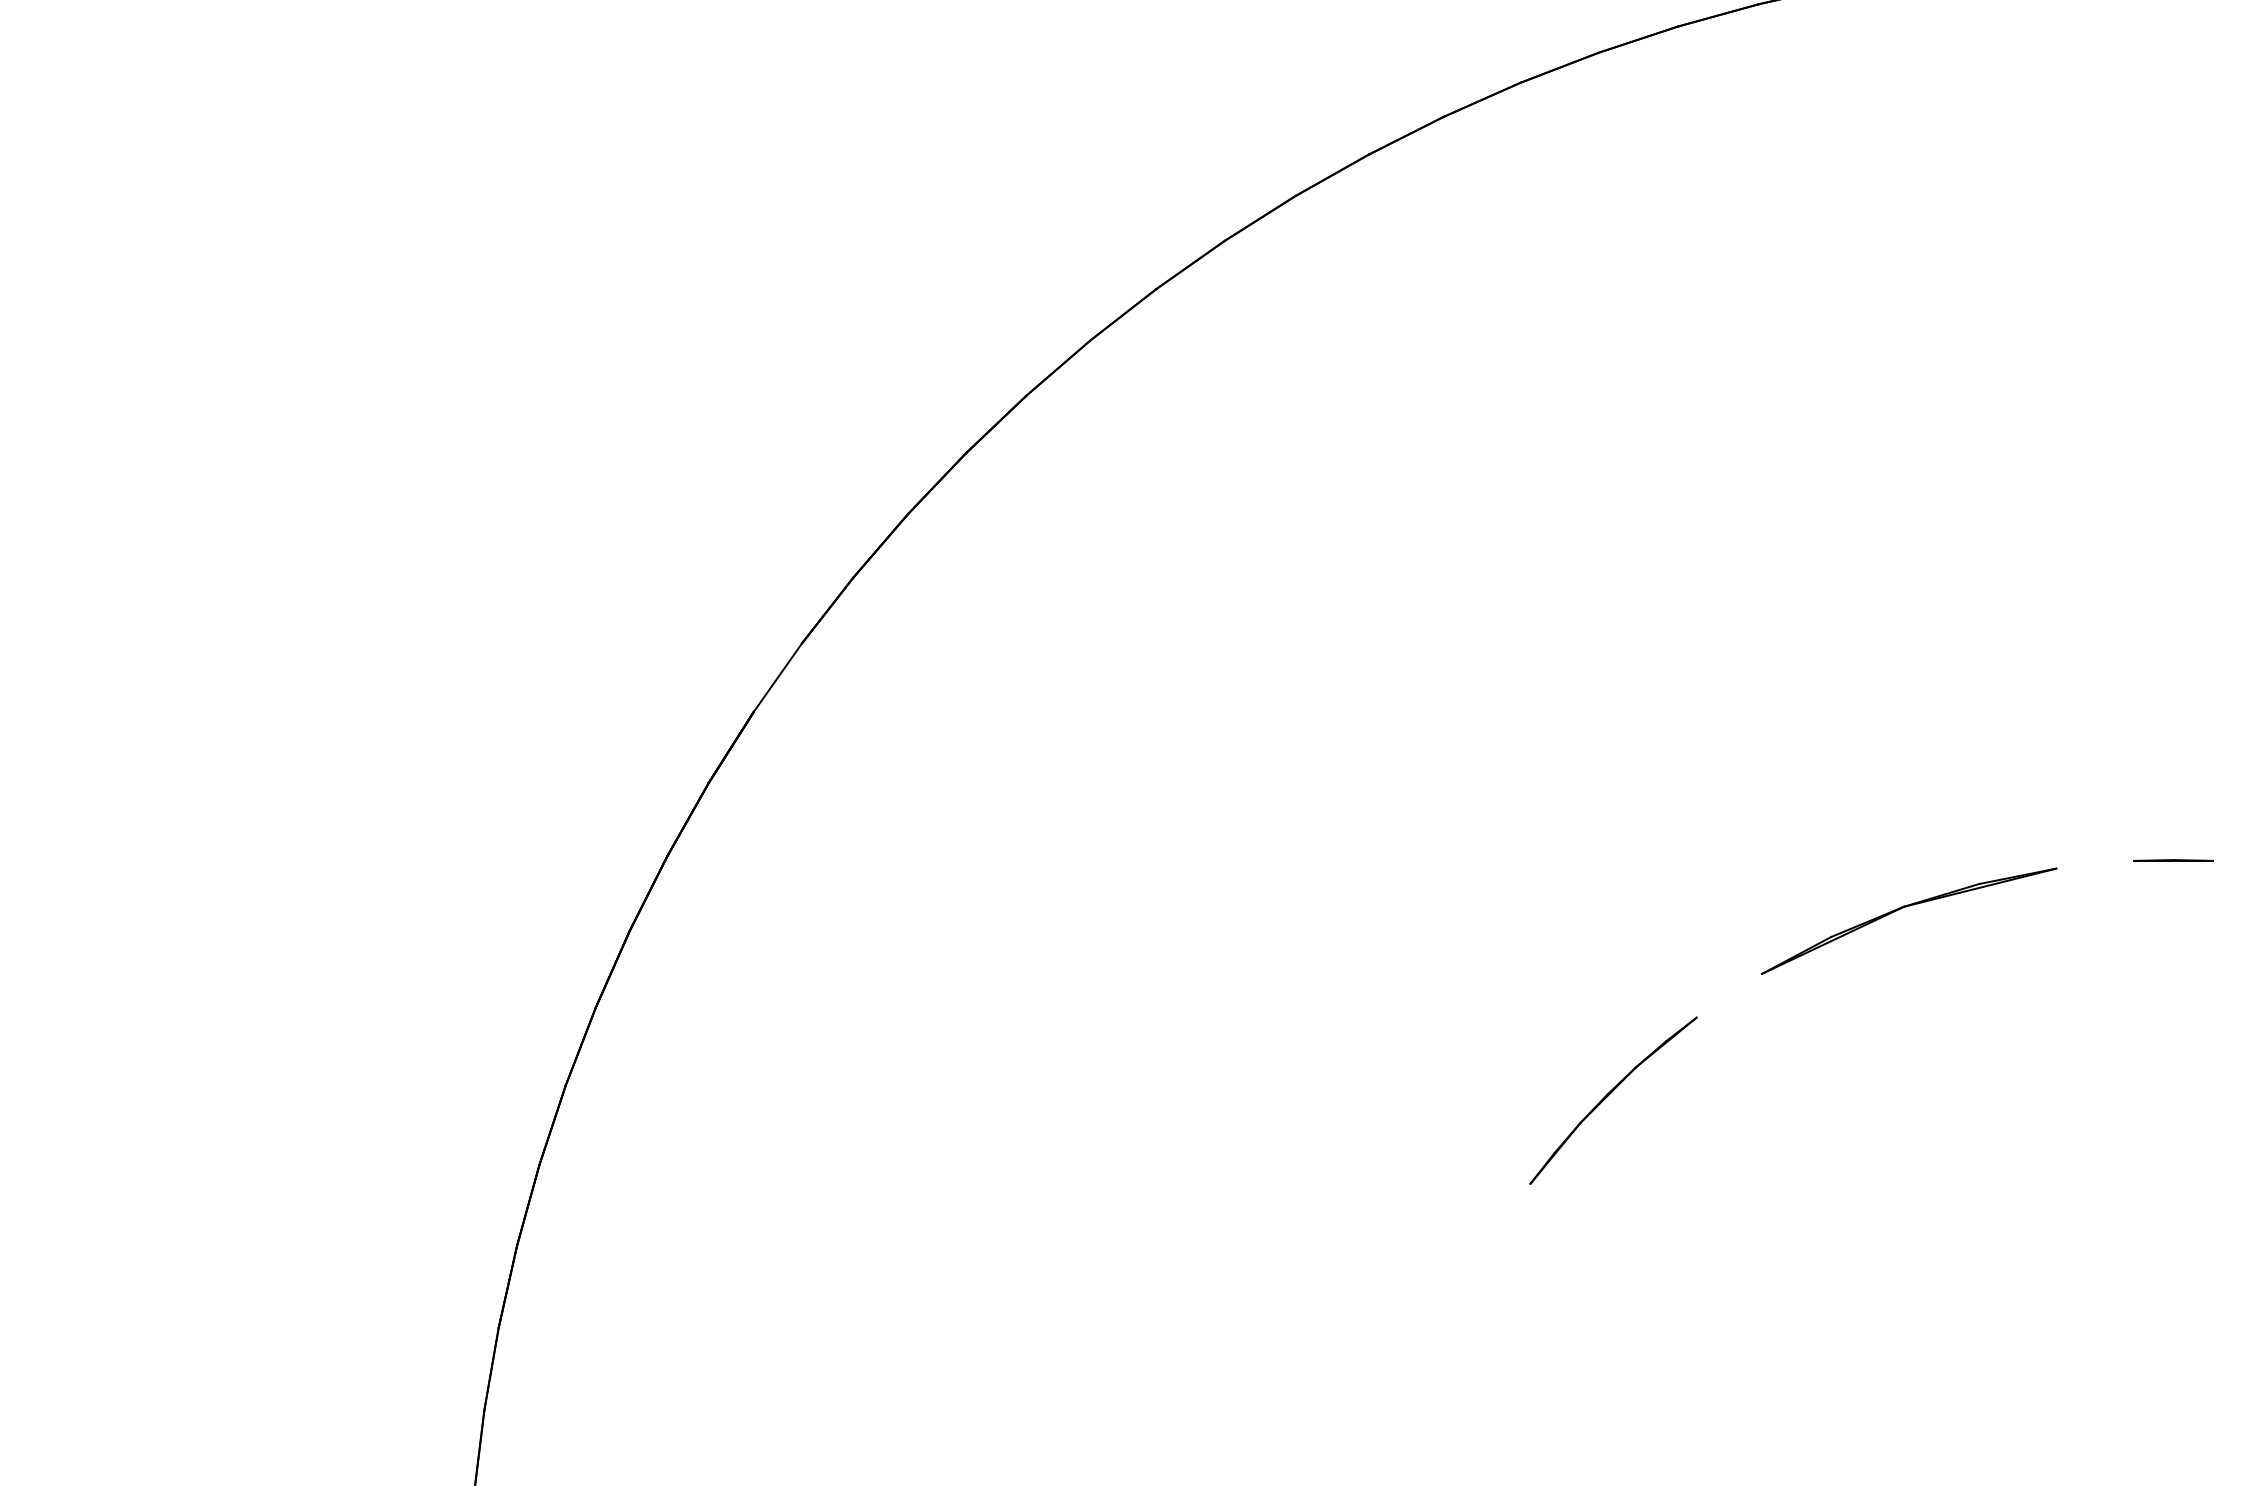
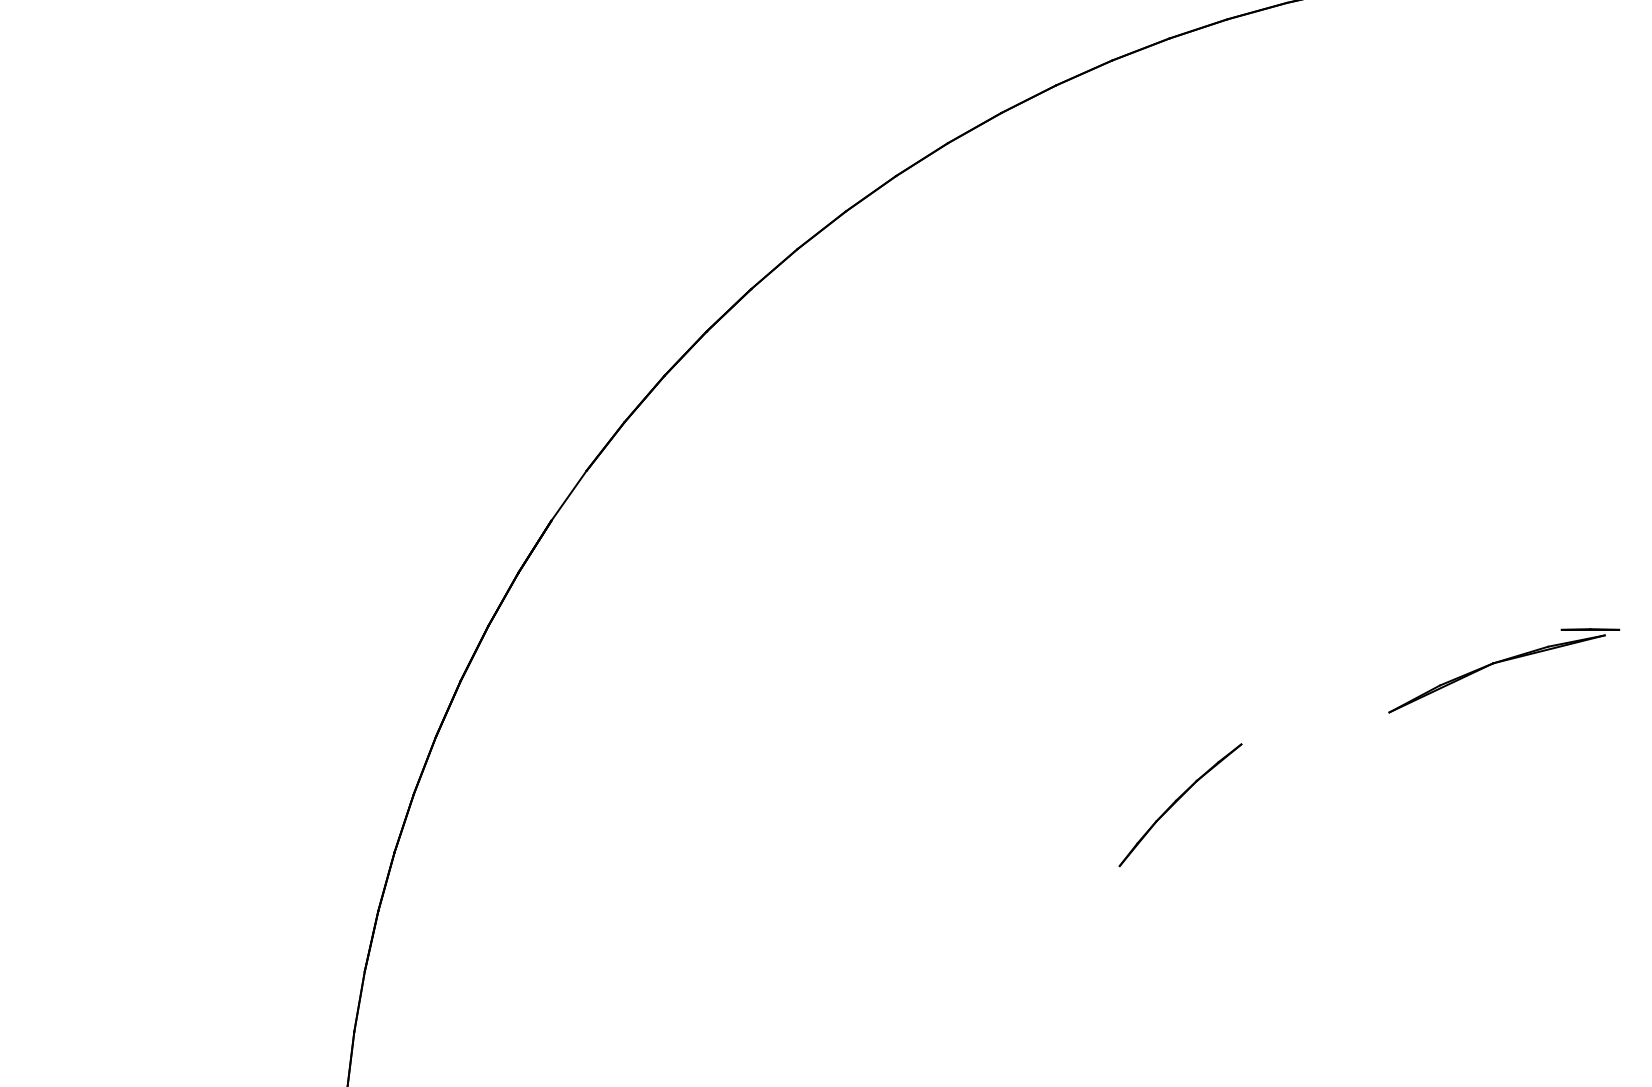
part: (1903, 908) -> (1492, 664), moved

